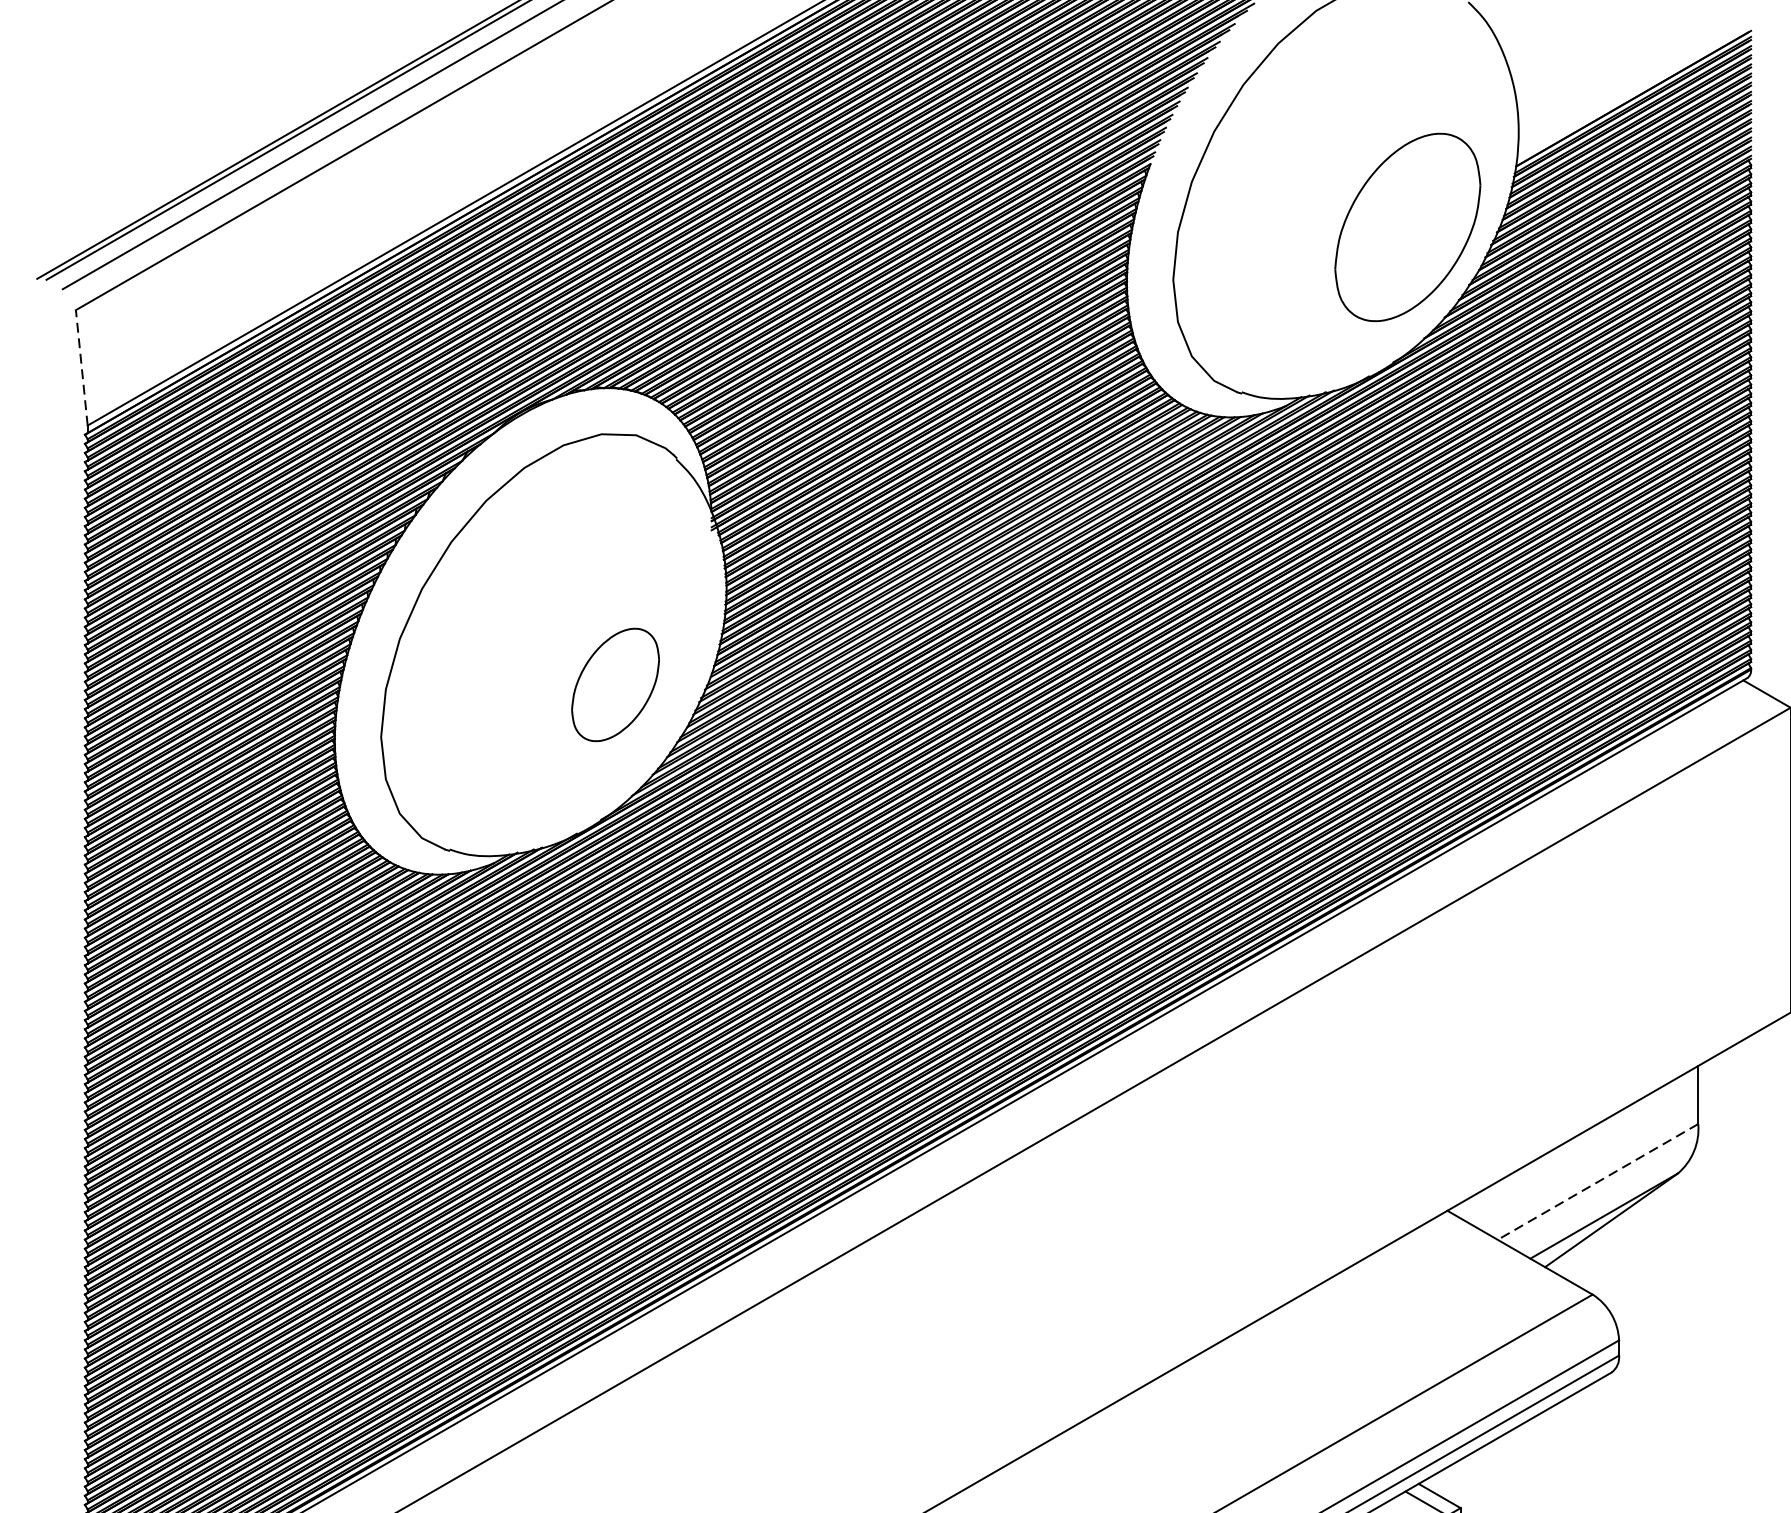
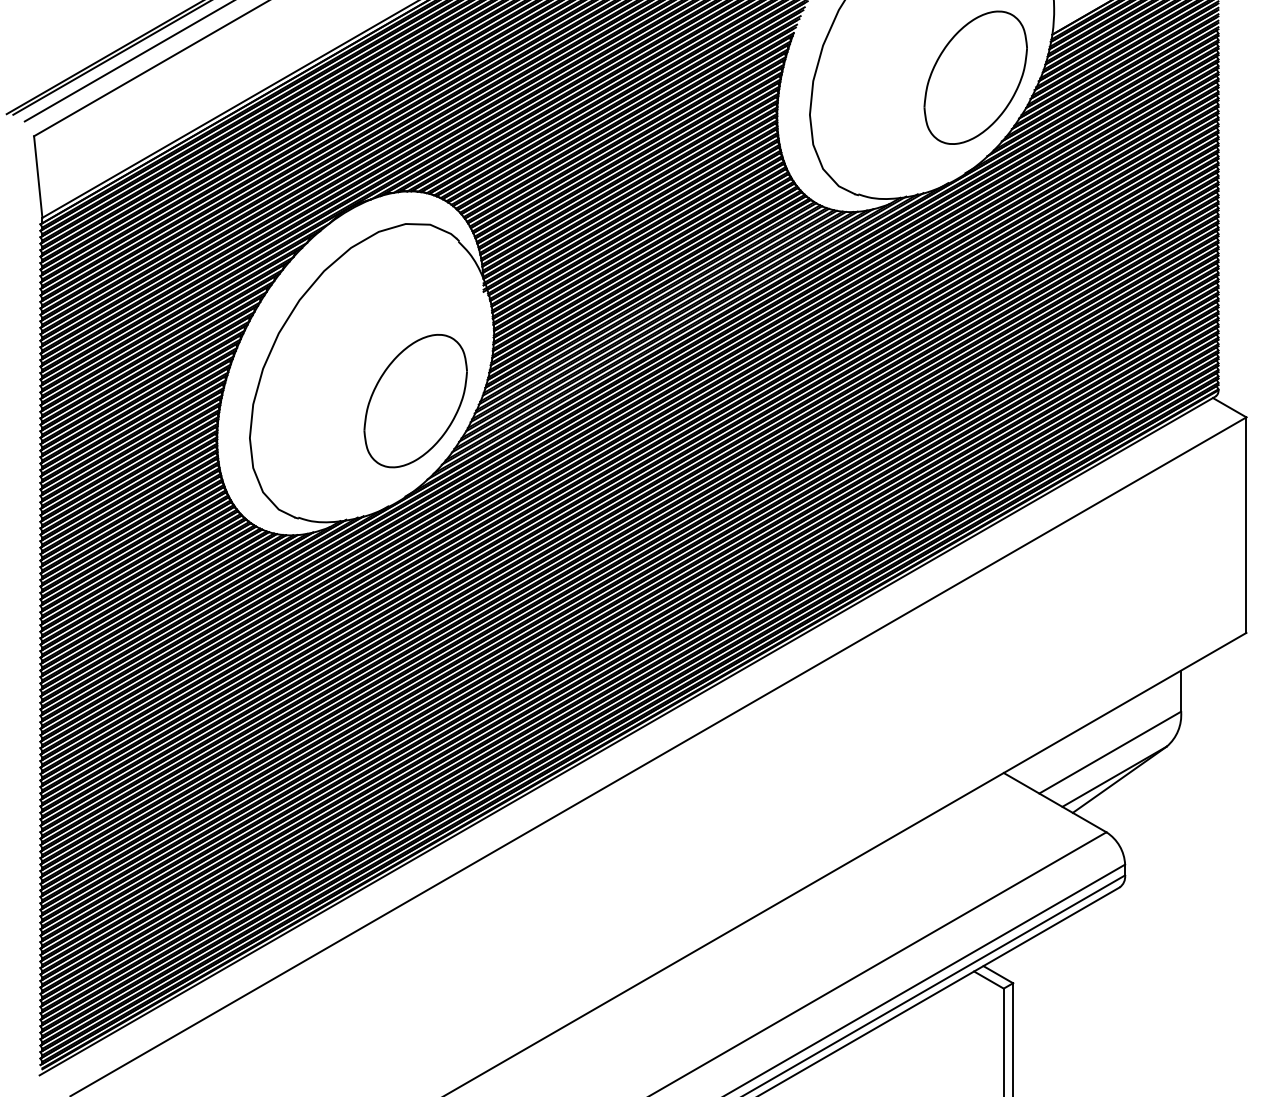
line: (82, 367) -> (38, 176), dashed -> solid
part: (615, 685) -> (415, 401), size x1.67
line: (1598, 1181) -> (1110, 752), dashed -> solid

